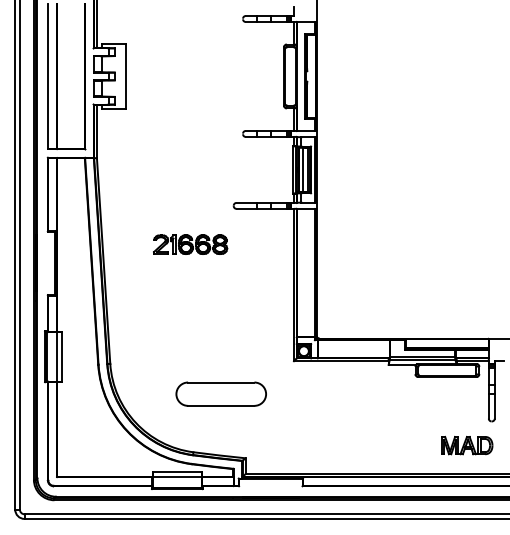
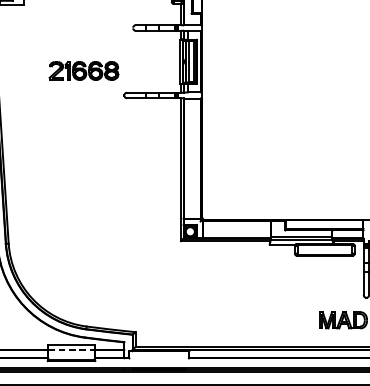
part: (190, 244) -> (83, 70), moved
part: (220, 393) -> (112, 271), removed
line: (177, 476) -> (71, 349), solid -> dashed

